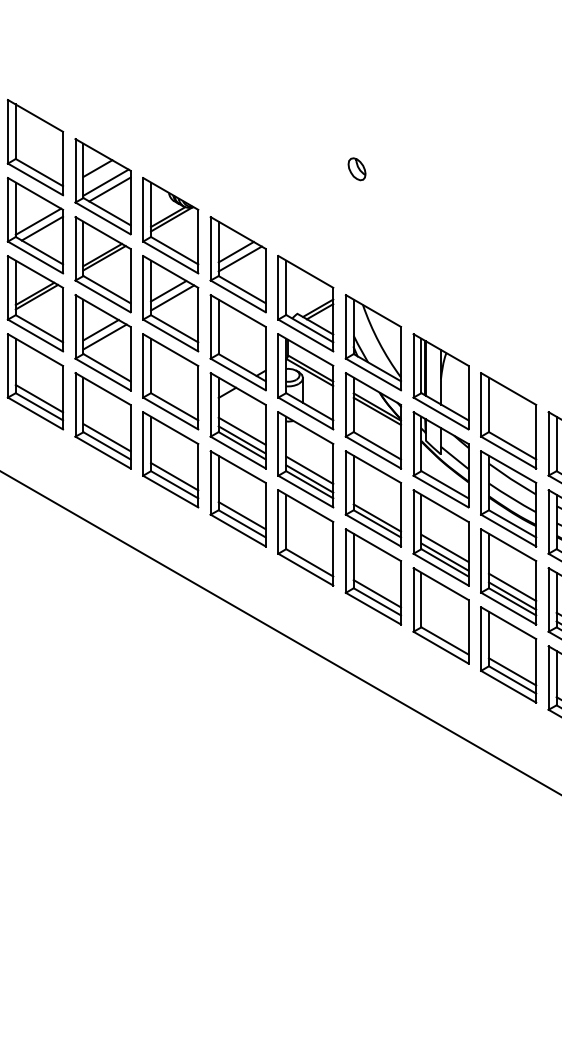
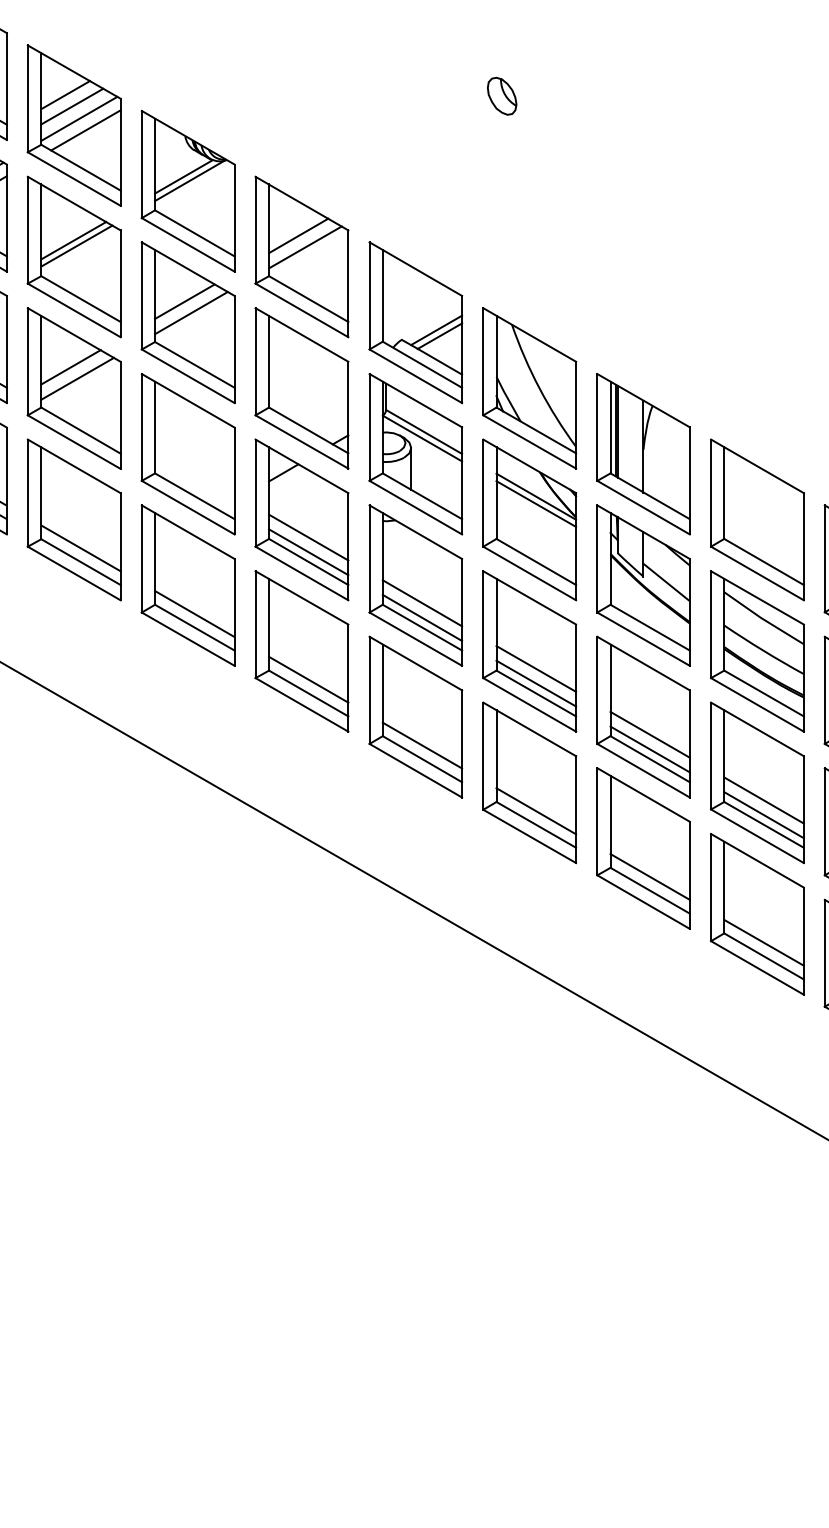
line: (101, 175) -> (71, 106), added
line: (377, 508) -> (536, 667), added
line: (309, 554) -> (421, 745), added
line: (444, 632) -> (649, 876), added

